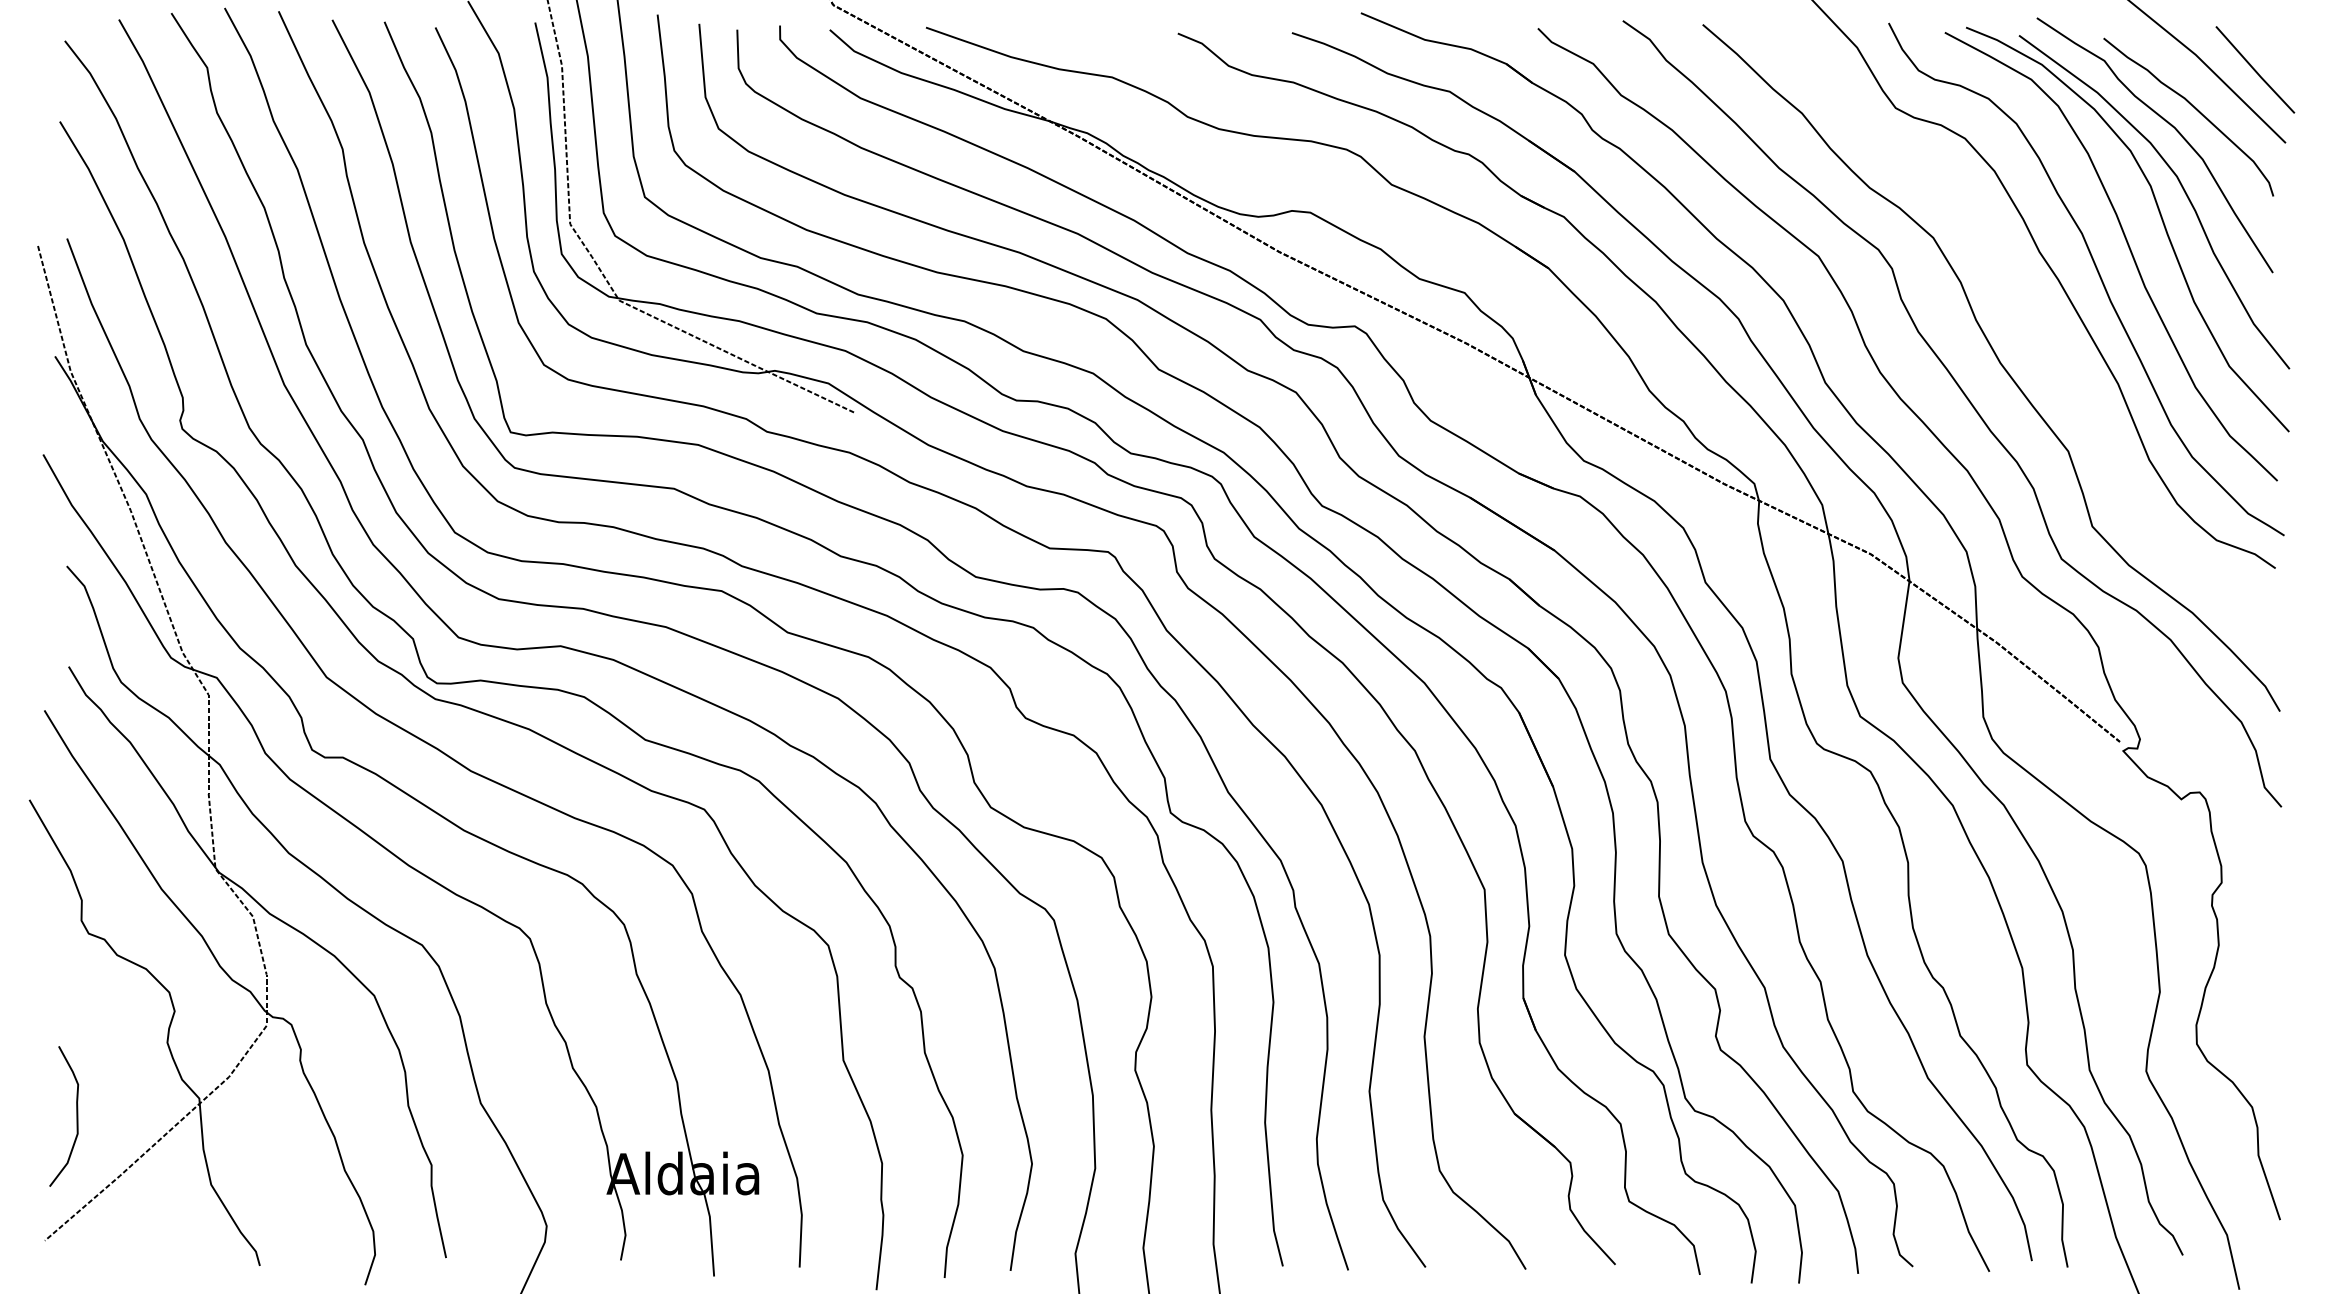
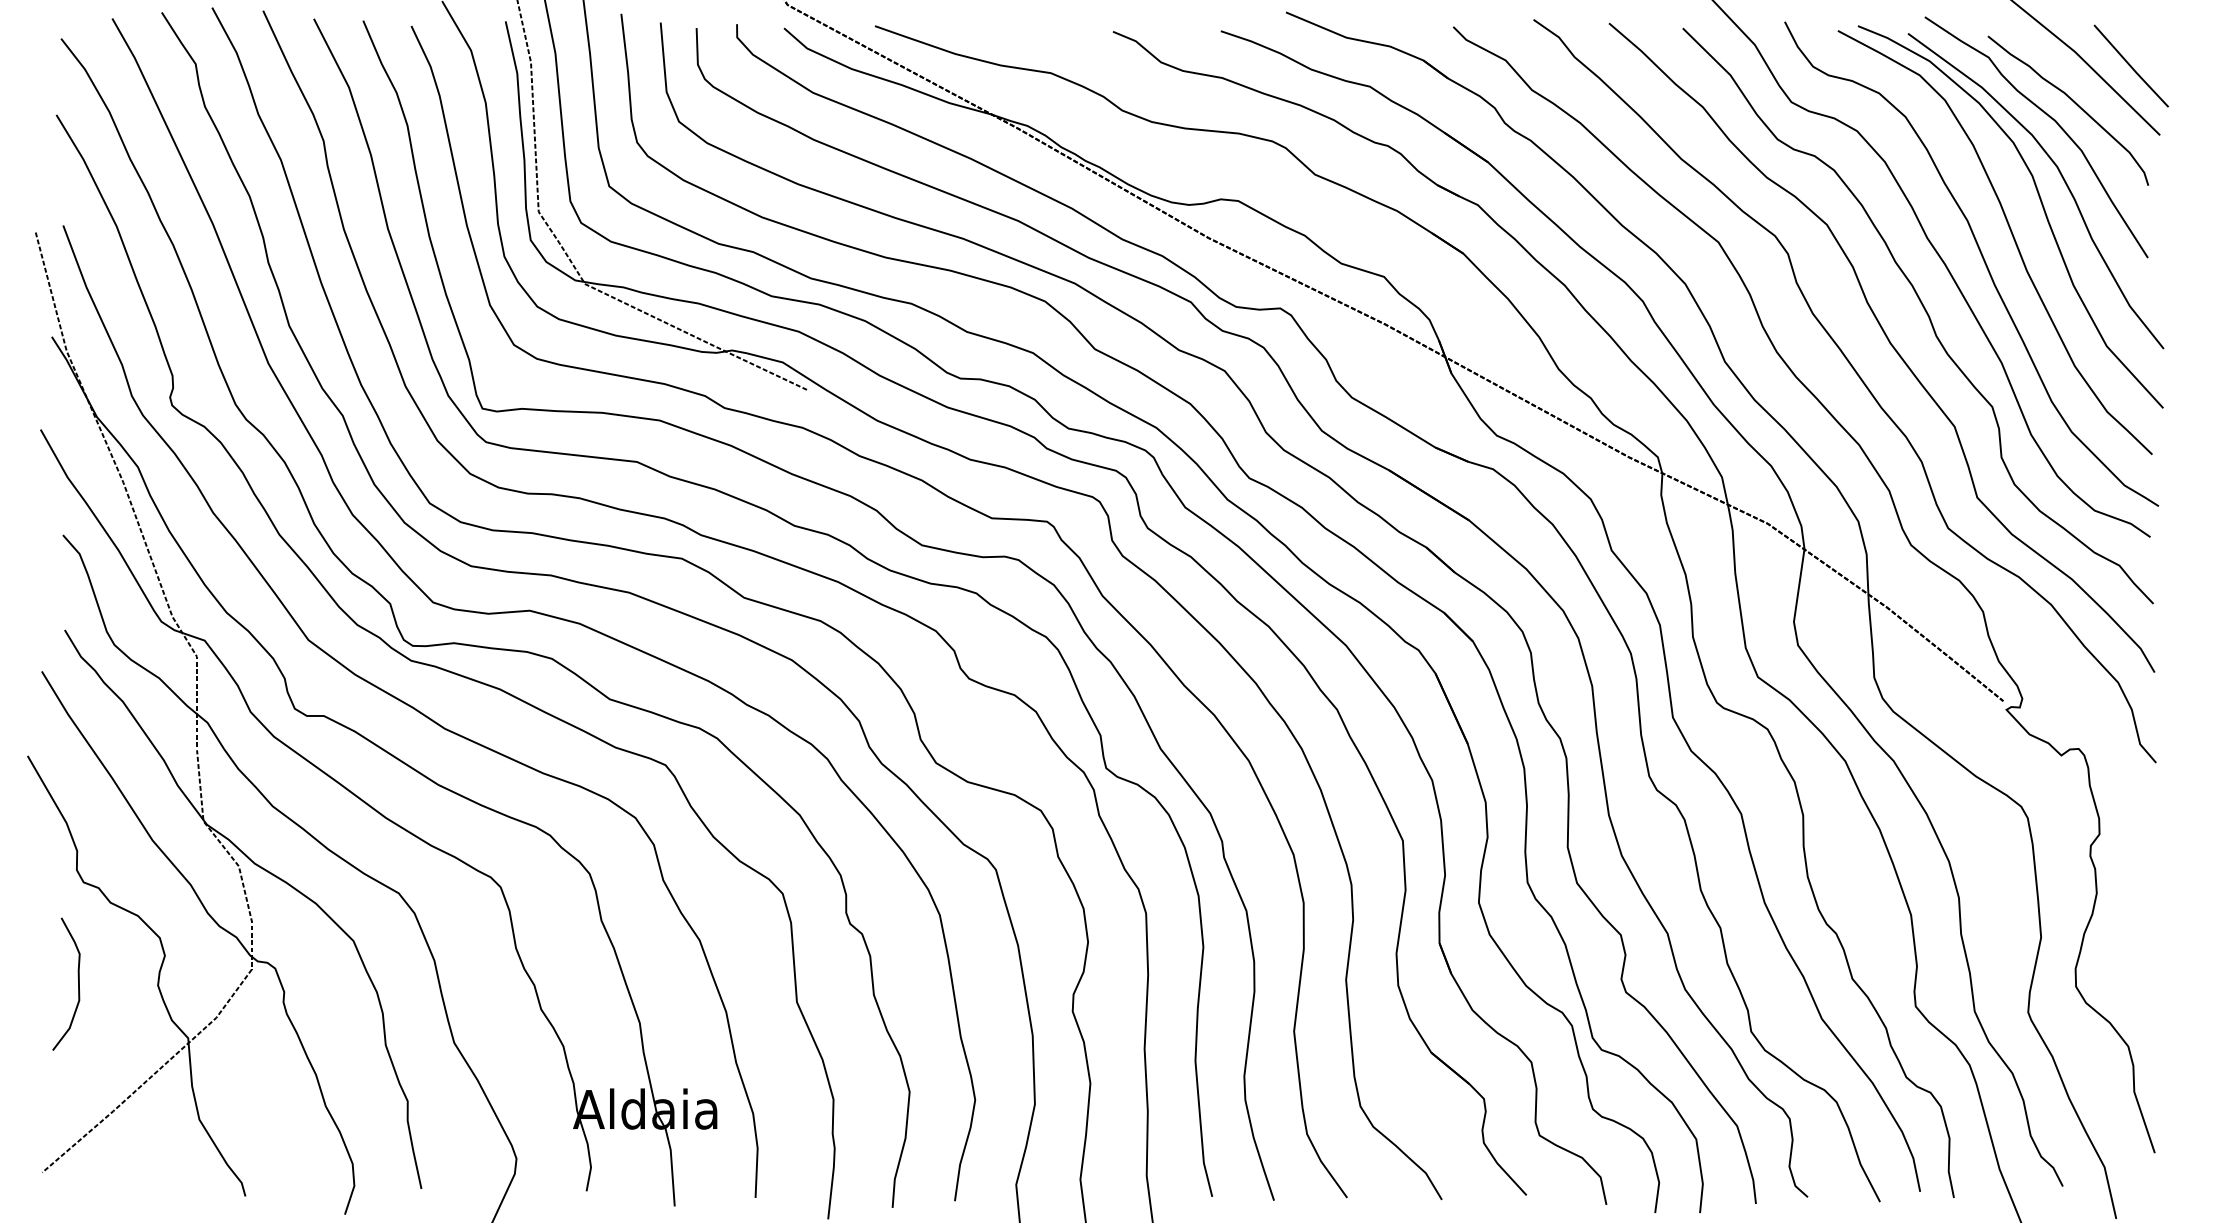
part: (2037, 330) -> (1925, 312), added
curve: (76, 1115) -> (78, 983), moved

